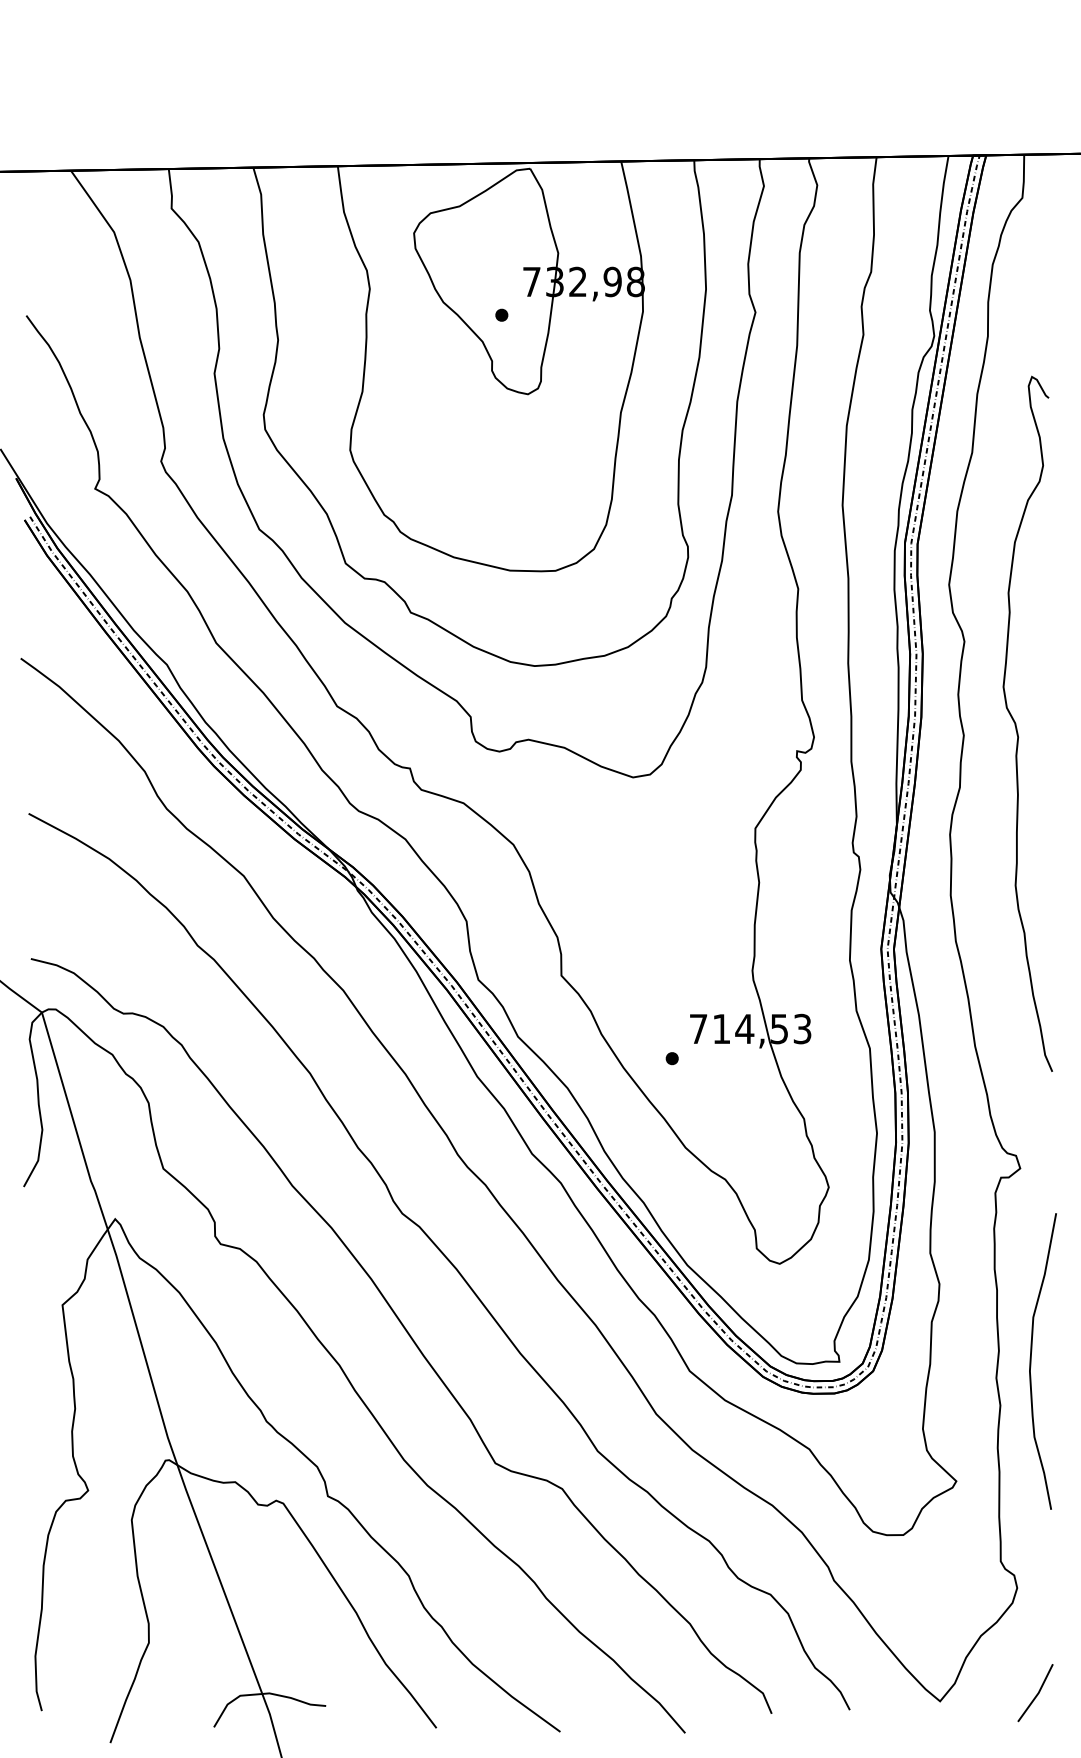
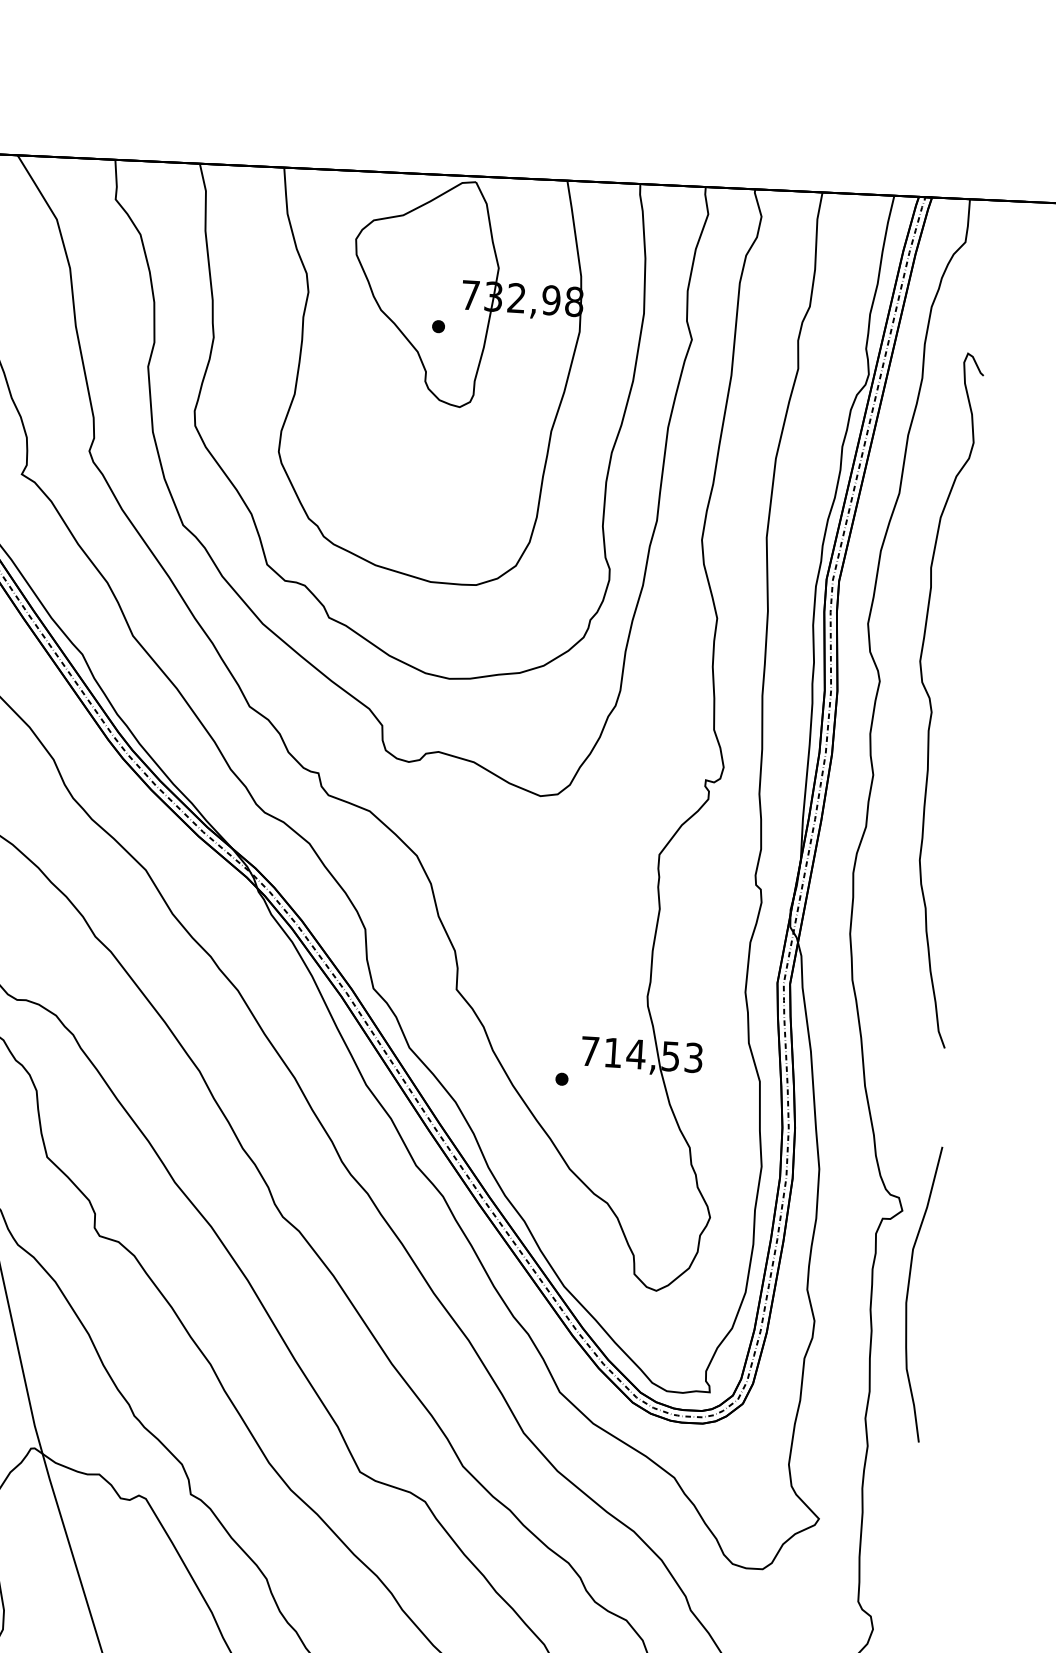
curve: (1016, 723) -> (930, 698), moved
curve: (1031, 1361) -> (908, 1293), moved

